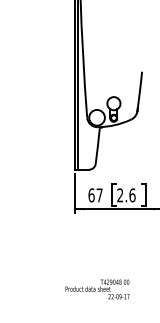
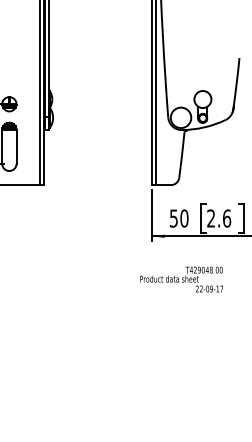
text: (95, 195) -> (178, 218), 67 -> 50
text: (97, 289) -> (181, 279), moved

